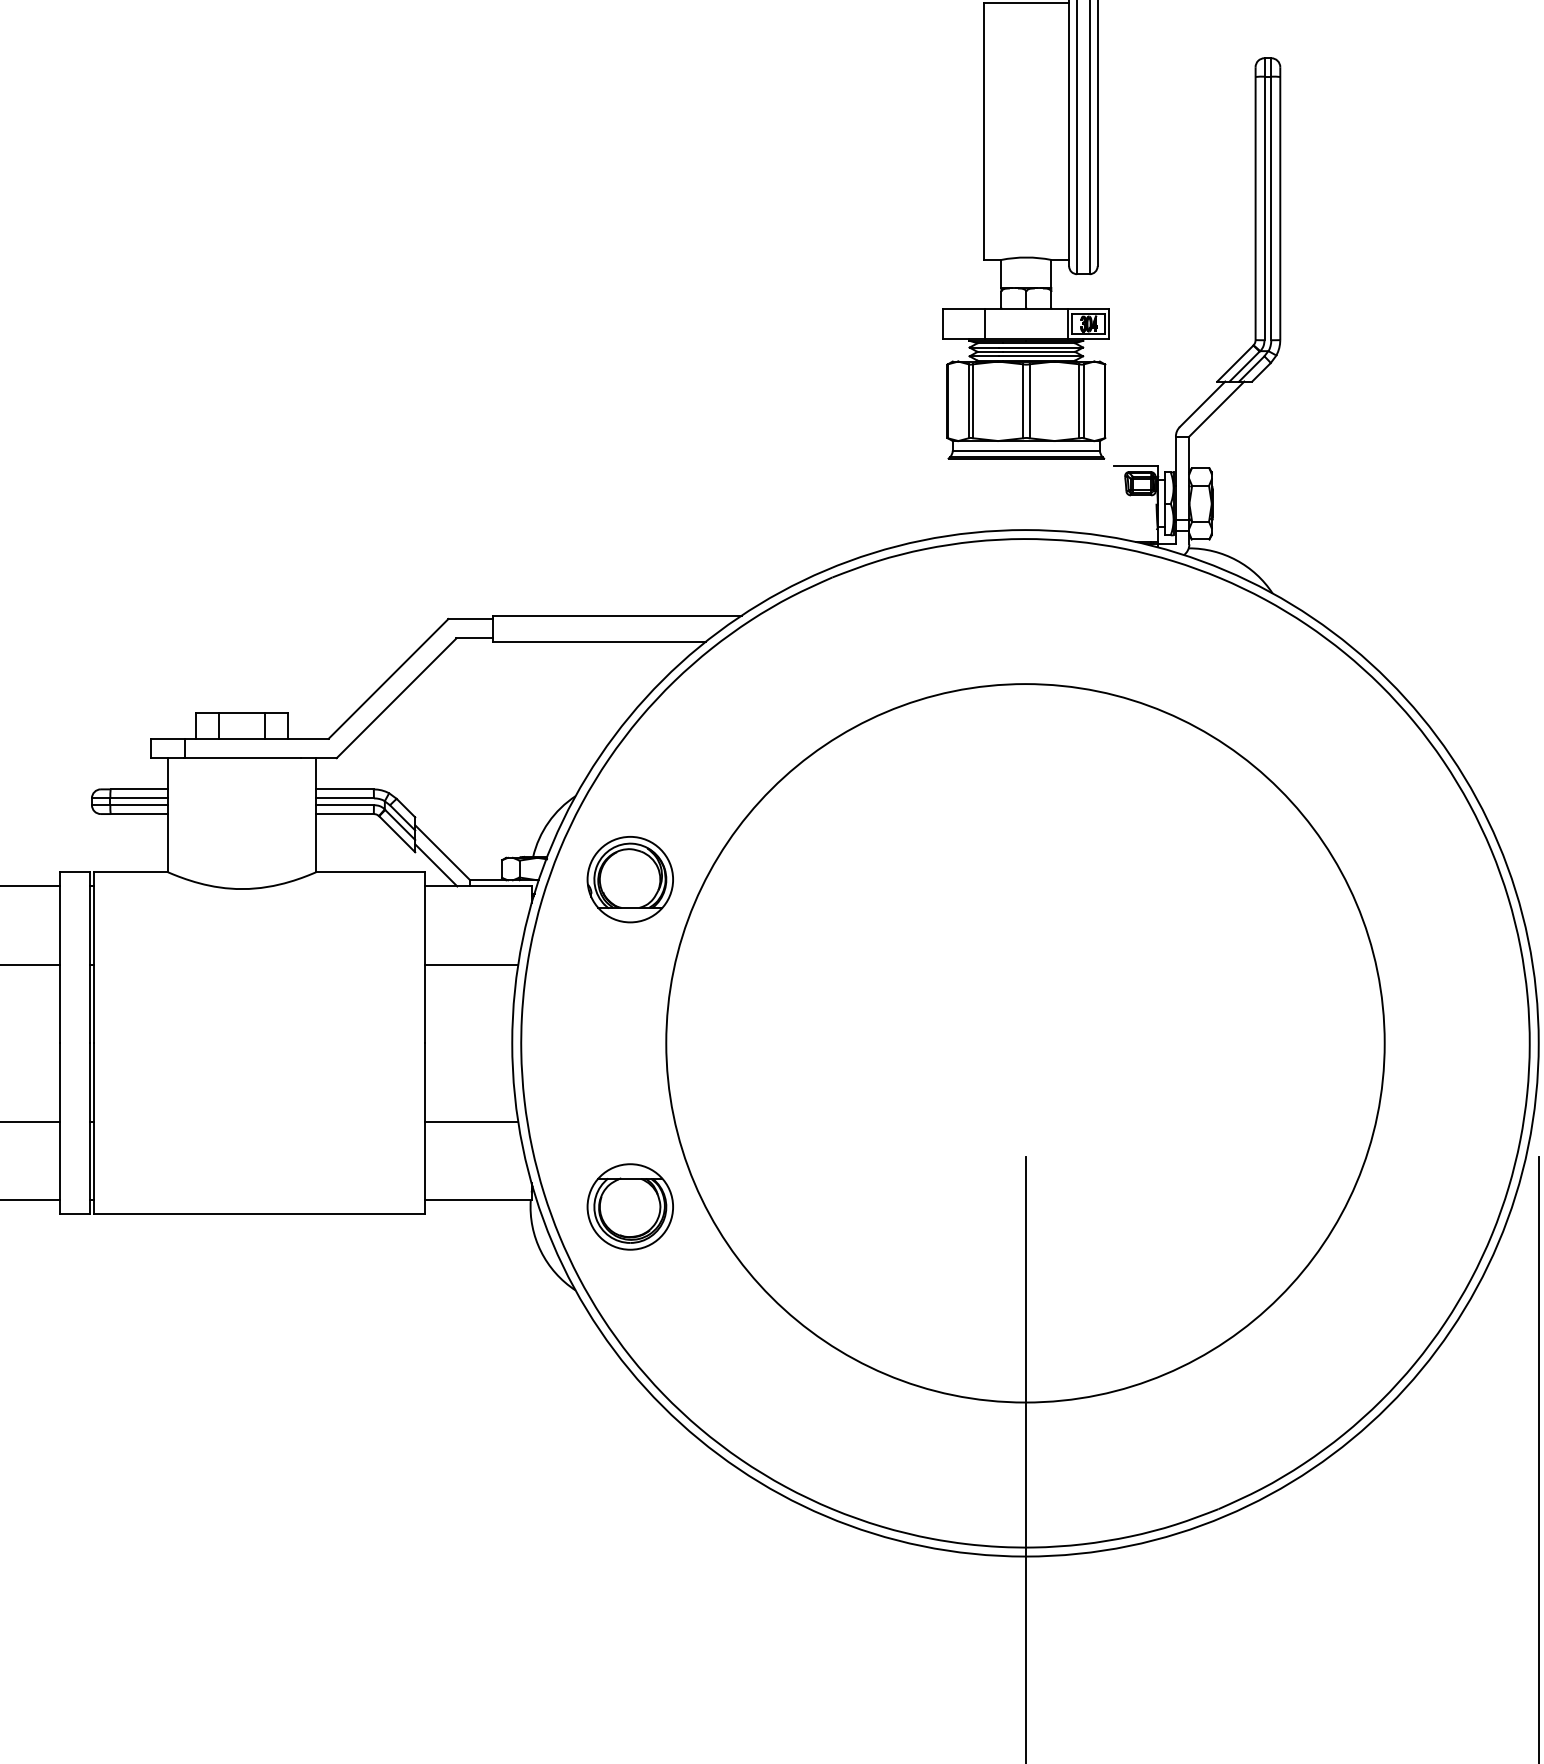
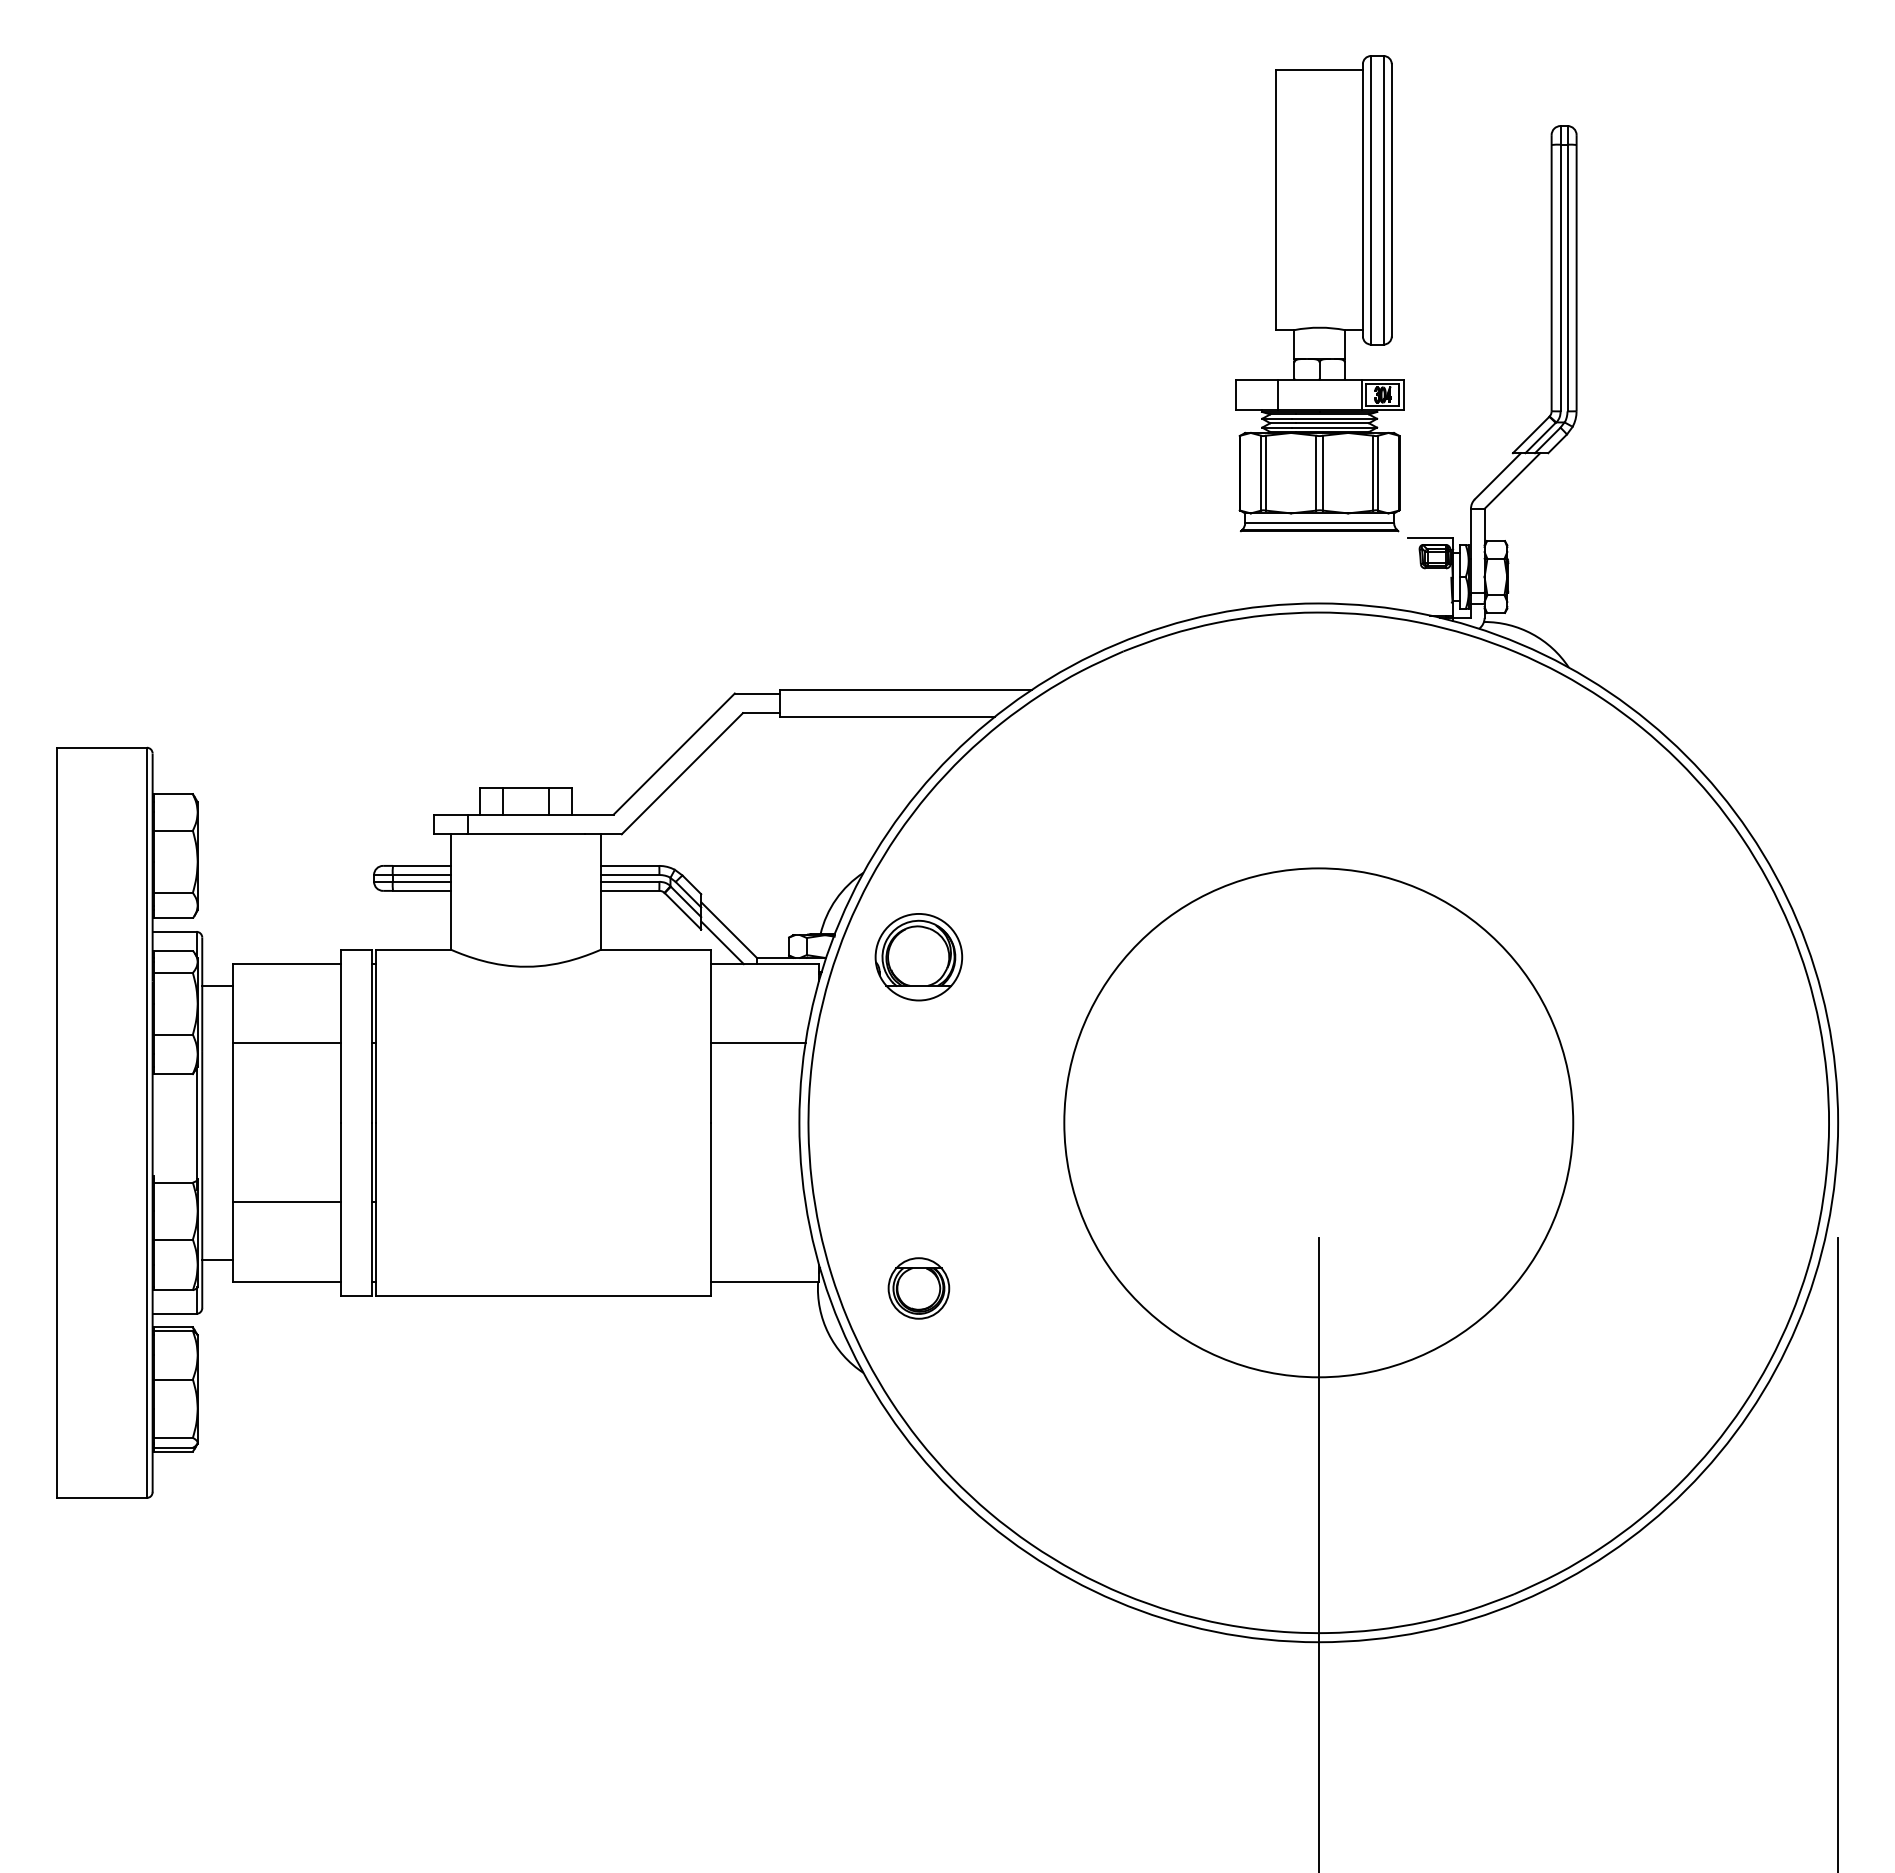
circle: (1025, 1042) -> (1318, 1122), size x0.7
line: (470, 1122) -> (757, 1202), removed
part: (629, 1206) -> (918, 1288), size x0.7

